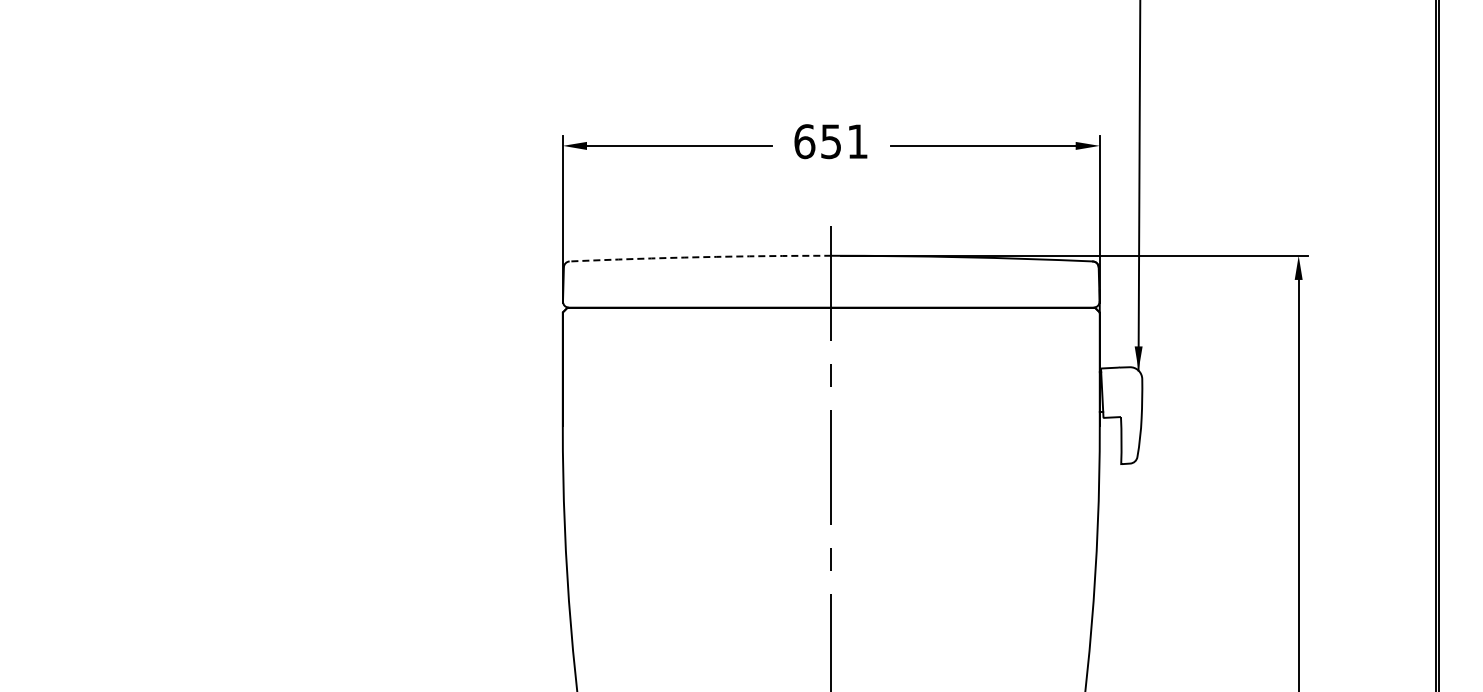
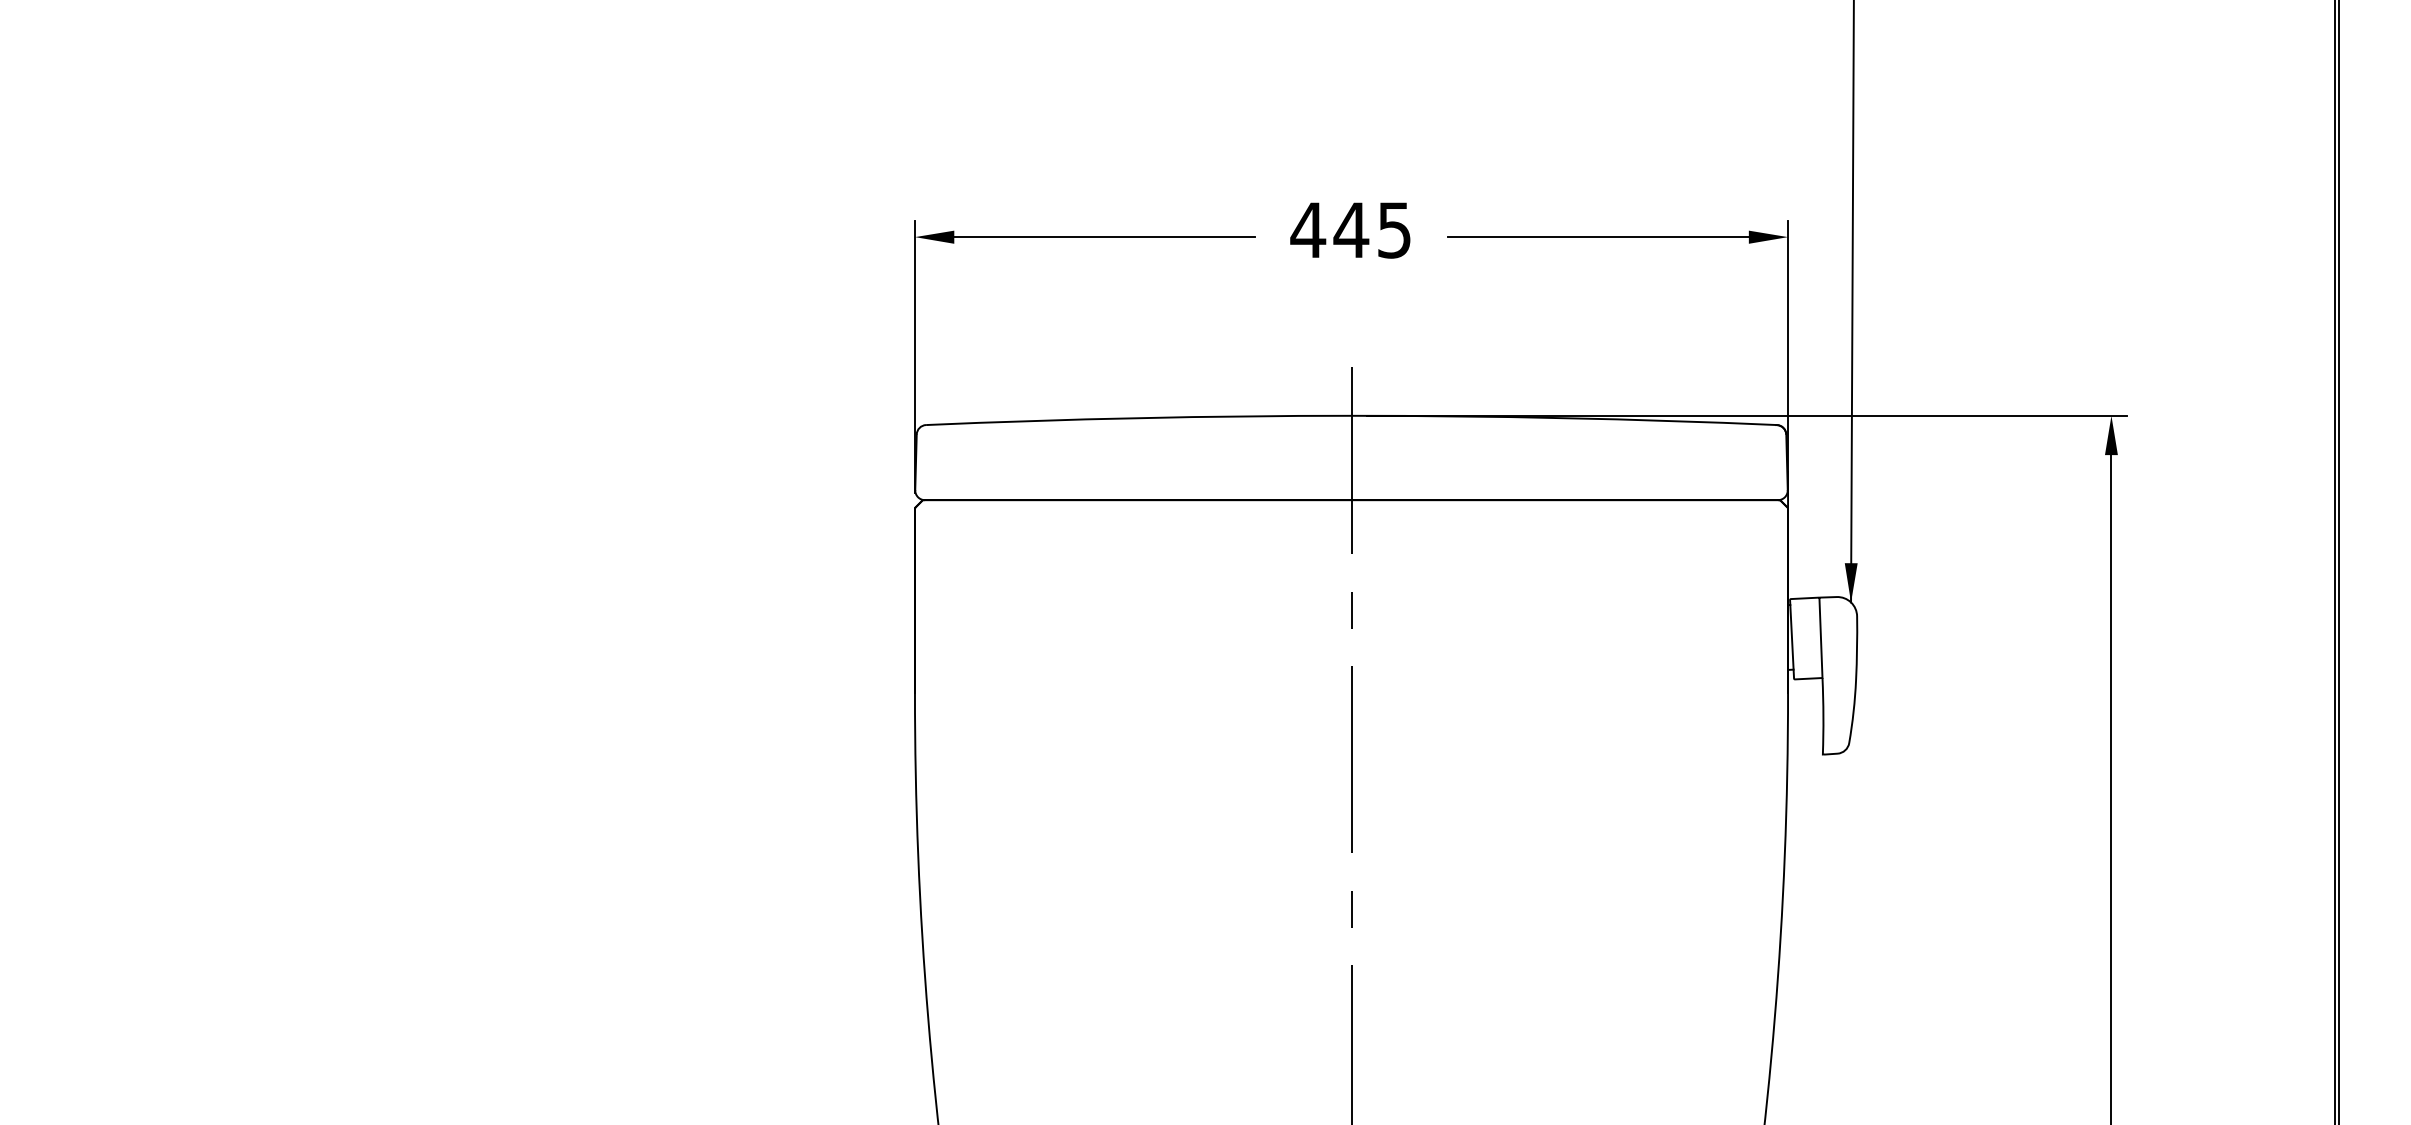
text: (830, 141) -> (1350, 230), 651 -> 445
arc: (700, 257) -> (1138, 418), dashed -> solid
line: (1119, 392) -> (1820, 638), added

